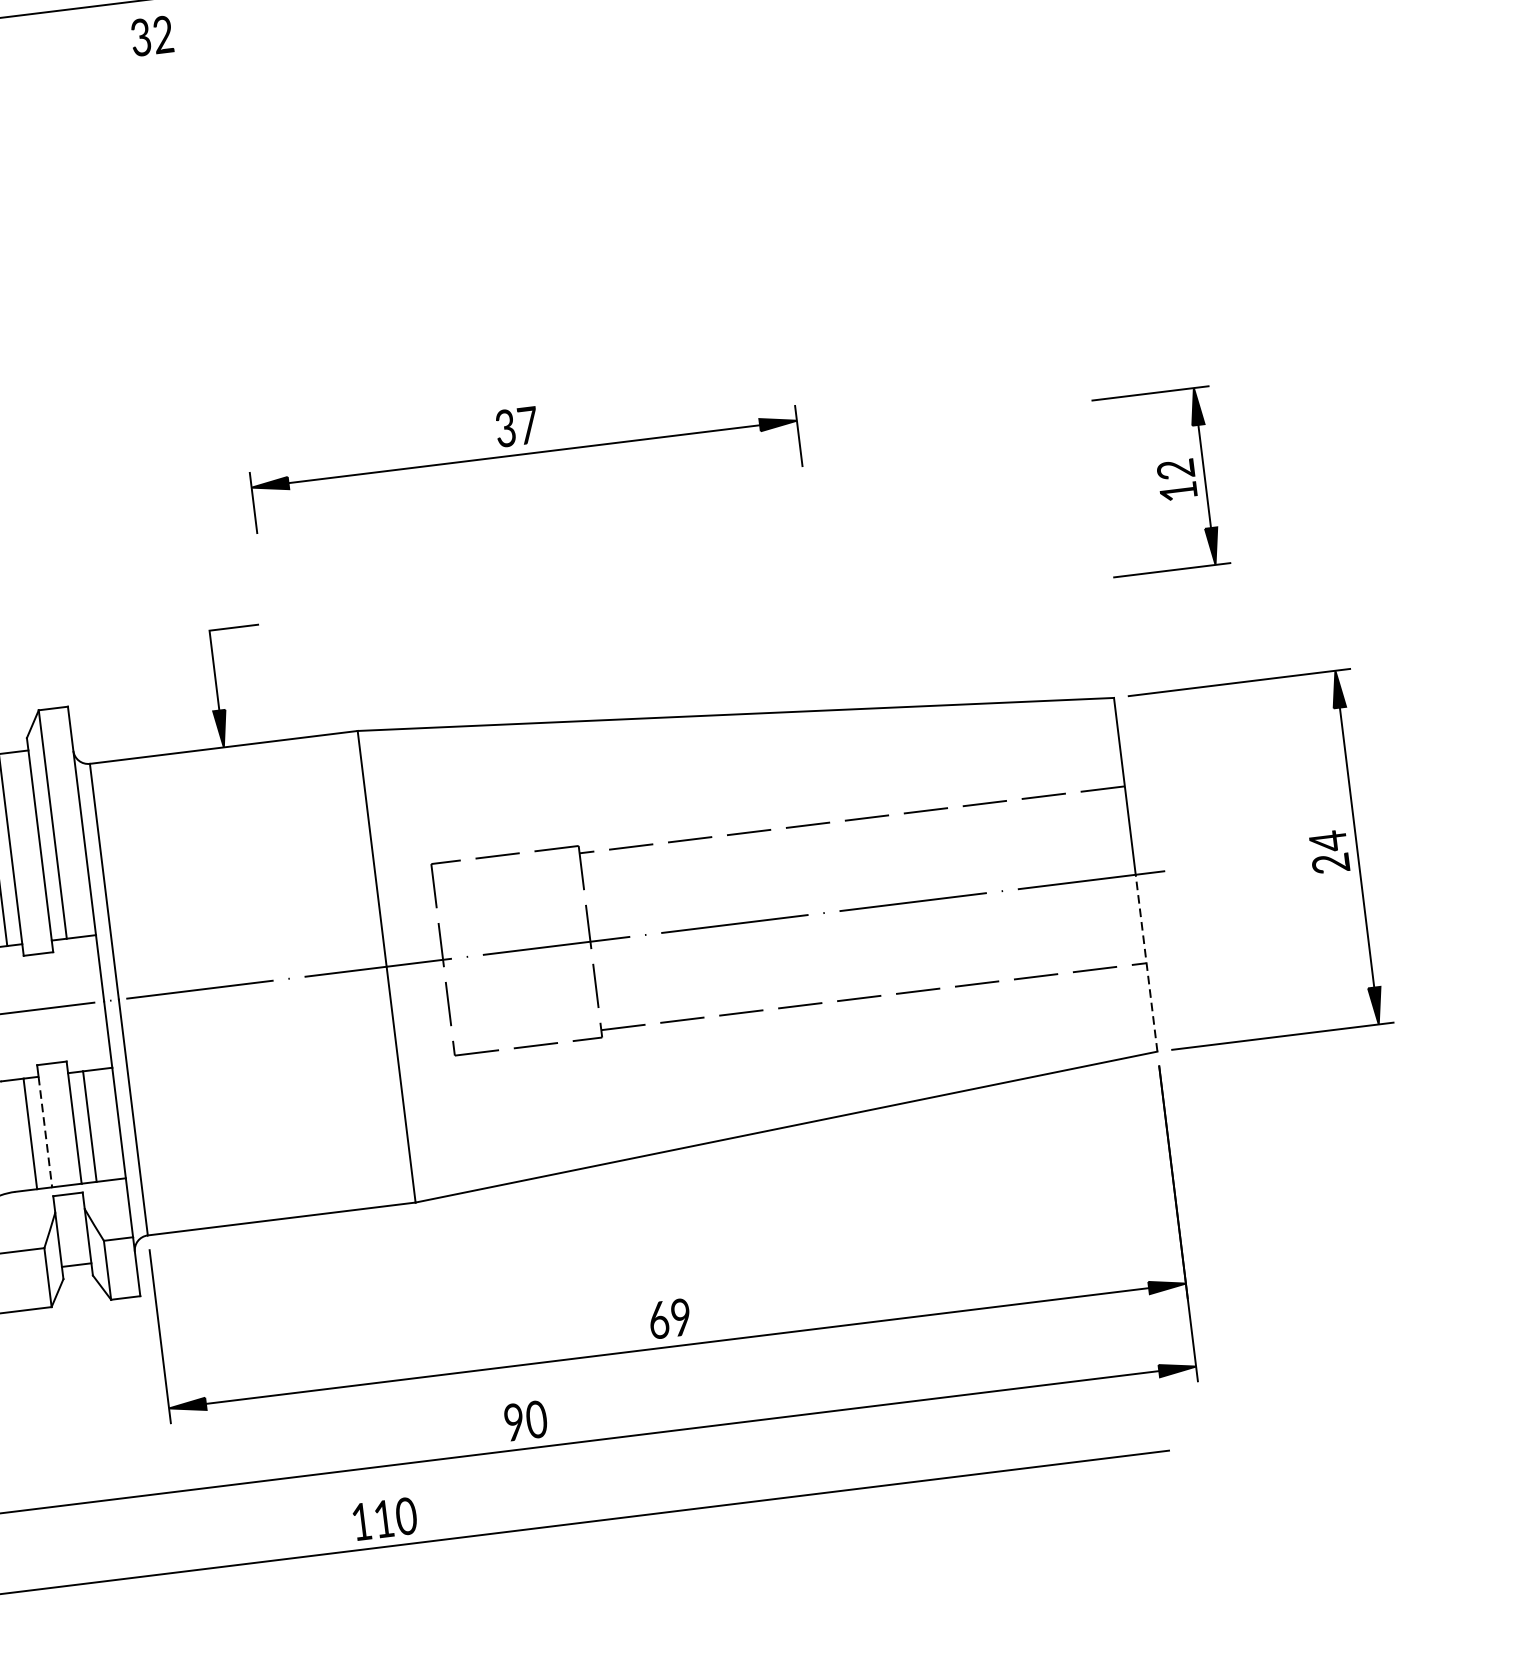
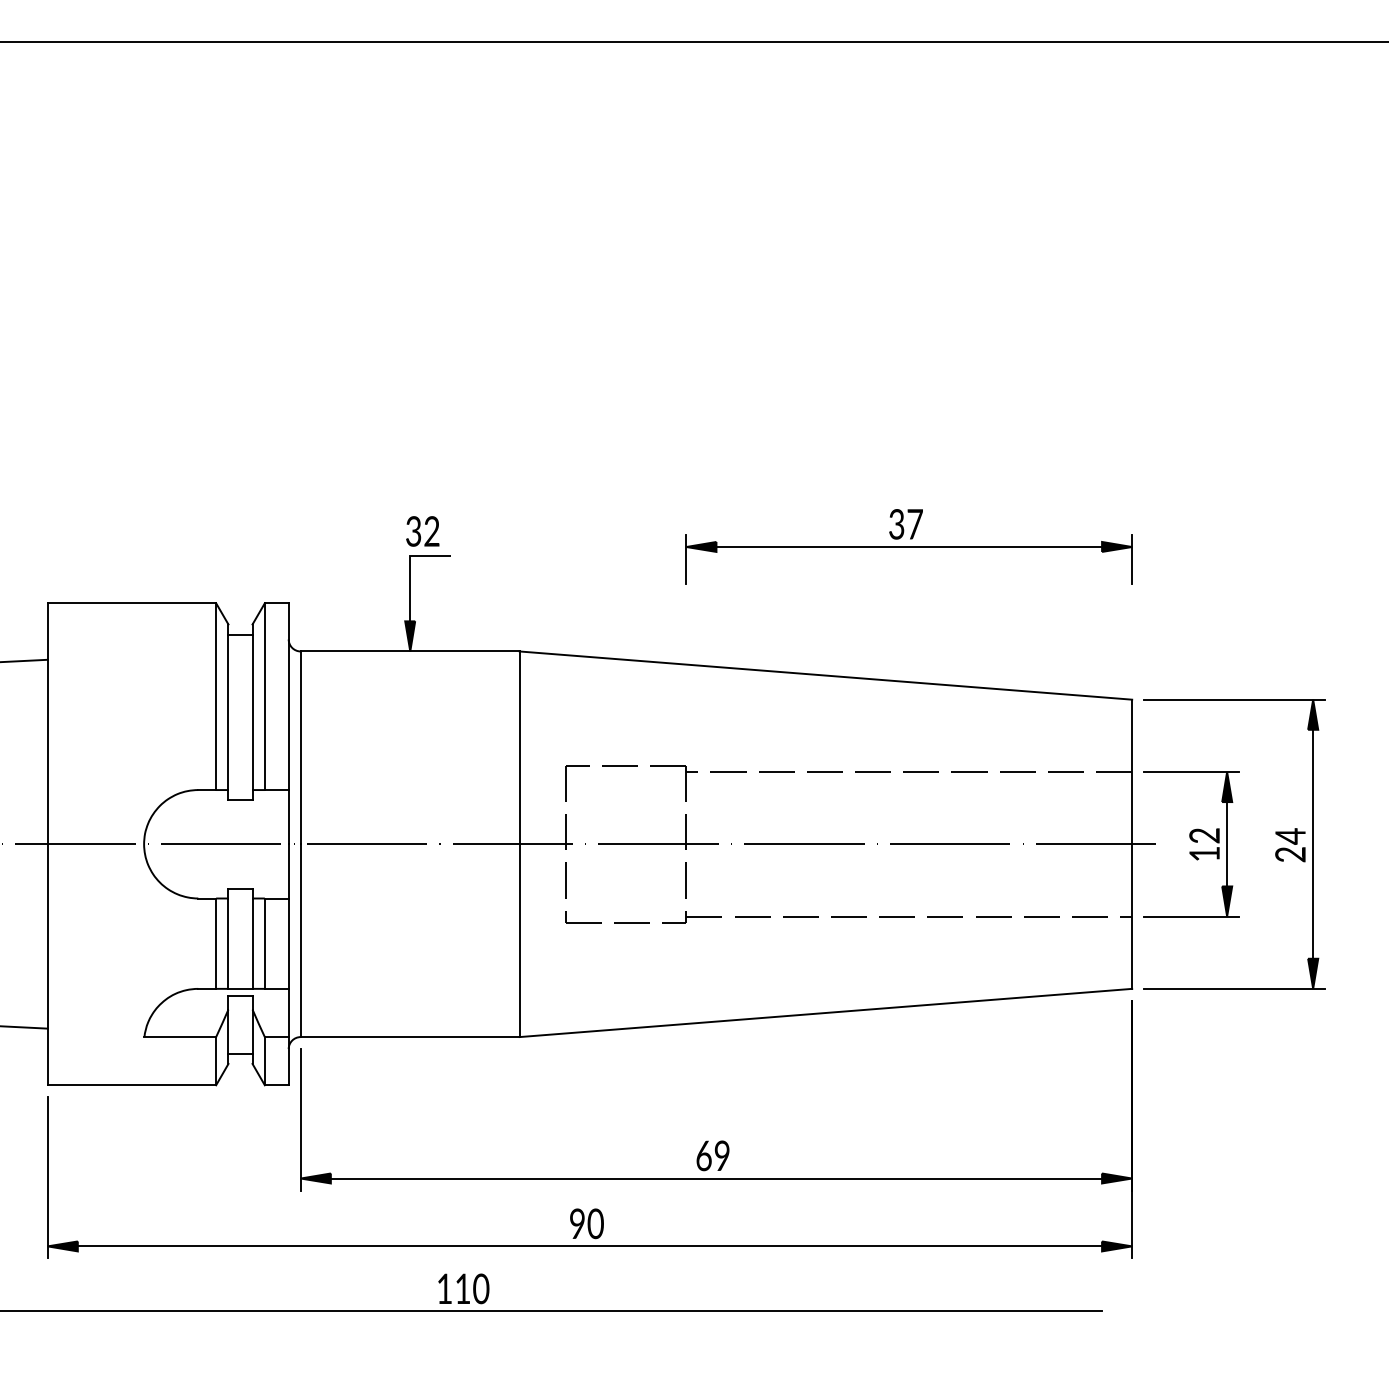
text: (151, 36) -> (422, 531), moved
part: (523, 453) -> (908, 546), moved
part: (1161, 482) -> (1191, 844), moved
line: (1146, 963) -> (1132, 916), dashed -> solid
line: (45, 1133) -> (228, 944), dashed -> solid

